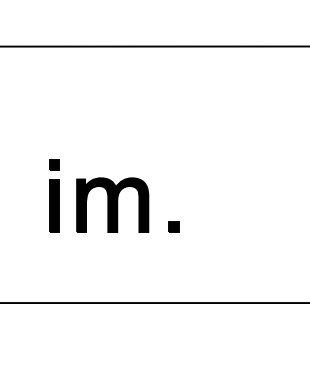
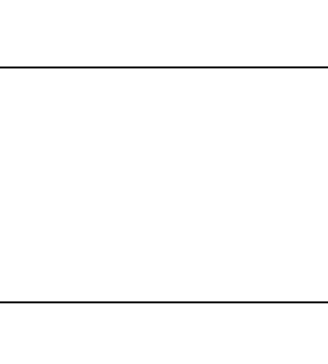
part: (114, 196) -> (160, 204), removed

